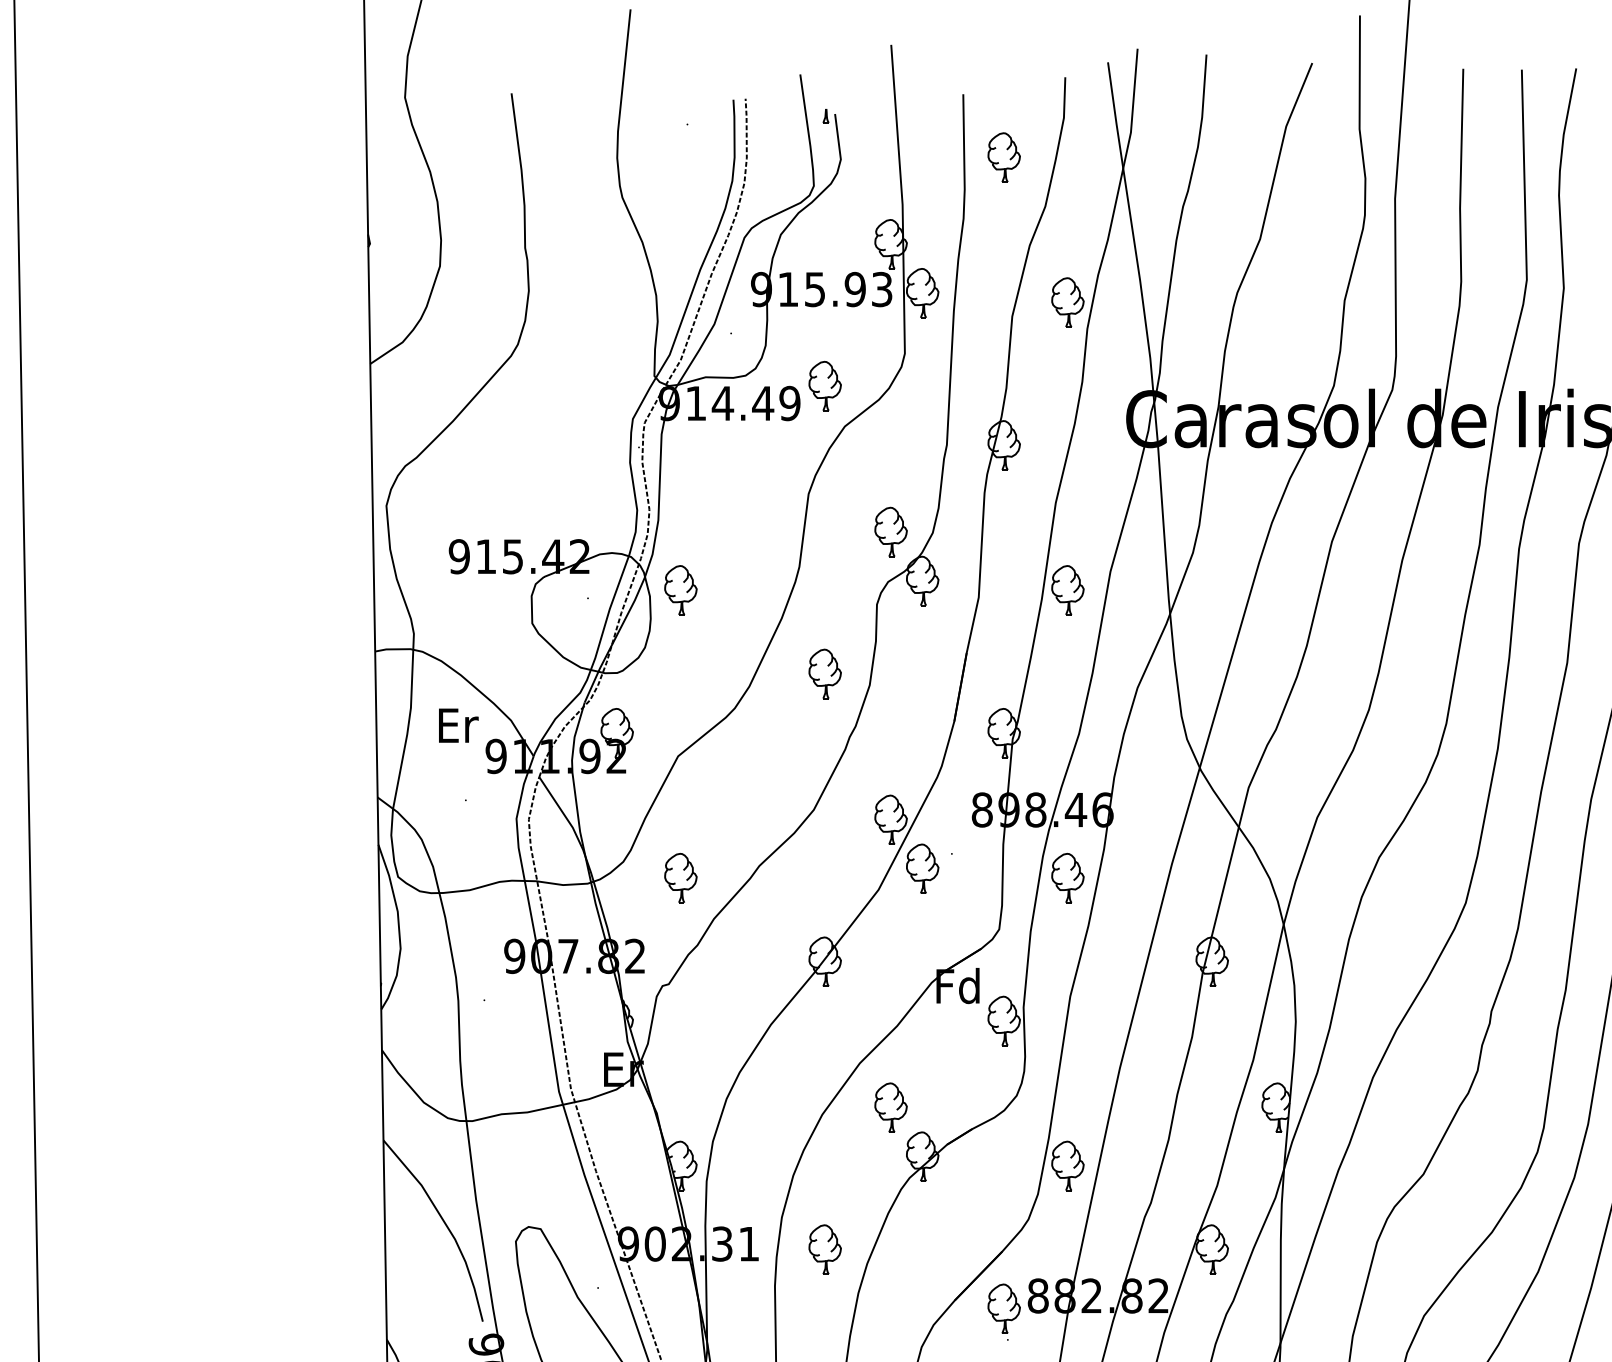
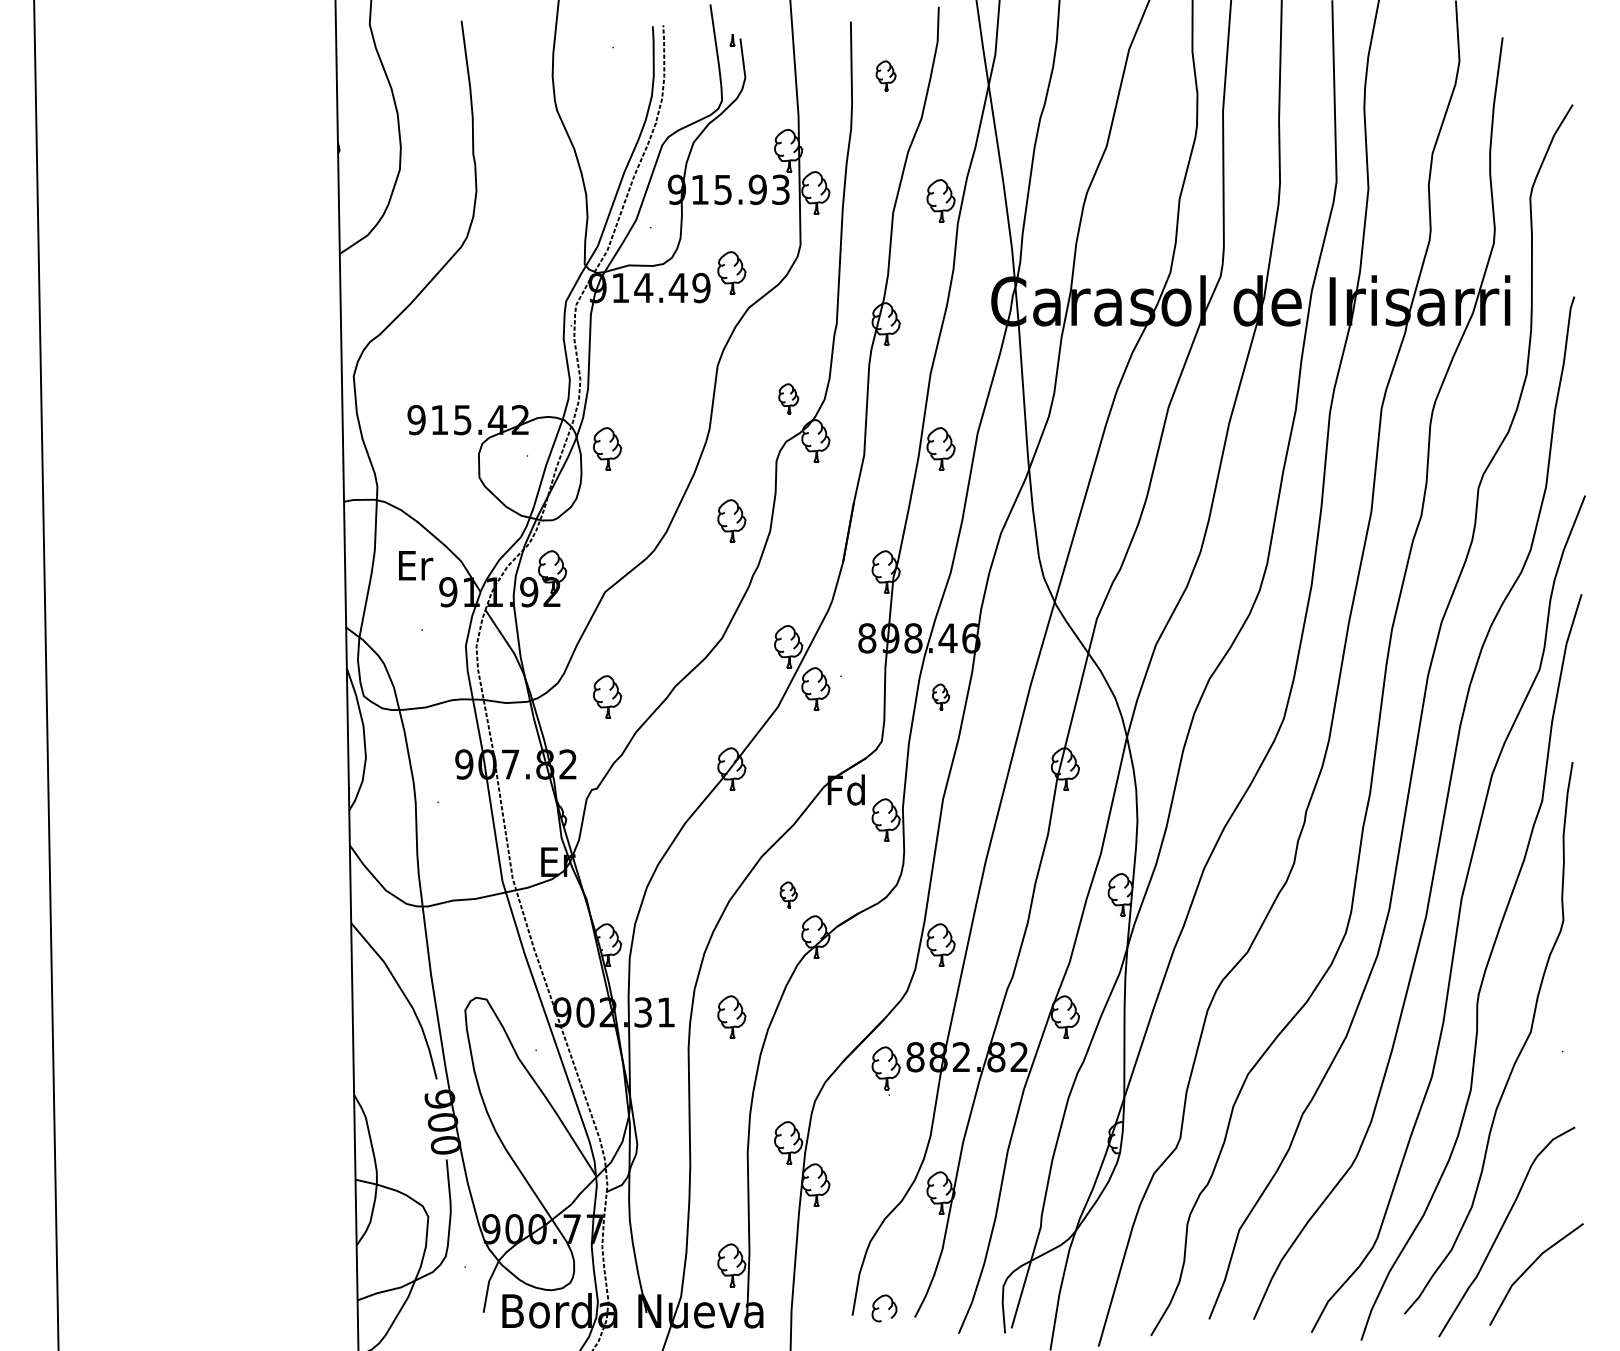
part: (1003, 156) -> (885, 75), size x0.7
part: (890, 531) -> (788, 398), size x0.7
part: (1067, 877) -> (940, 696), size x0.6
part: (890, 1107) -> (788, 894), size x0.6

